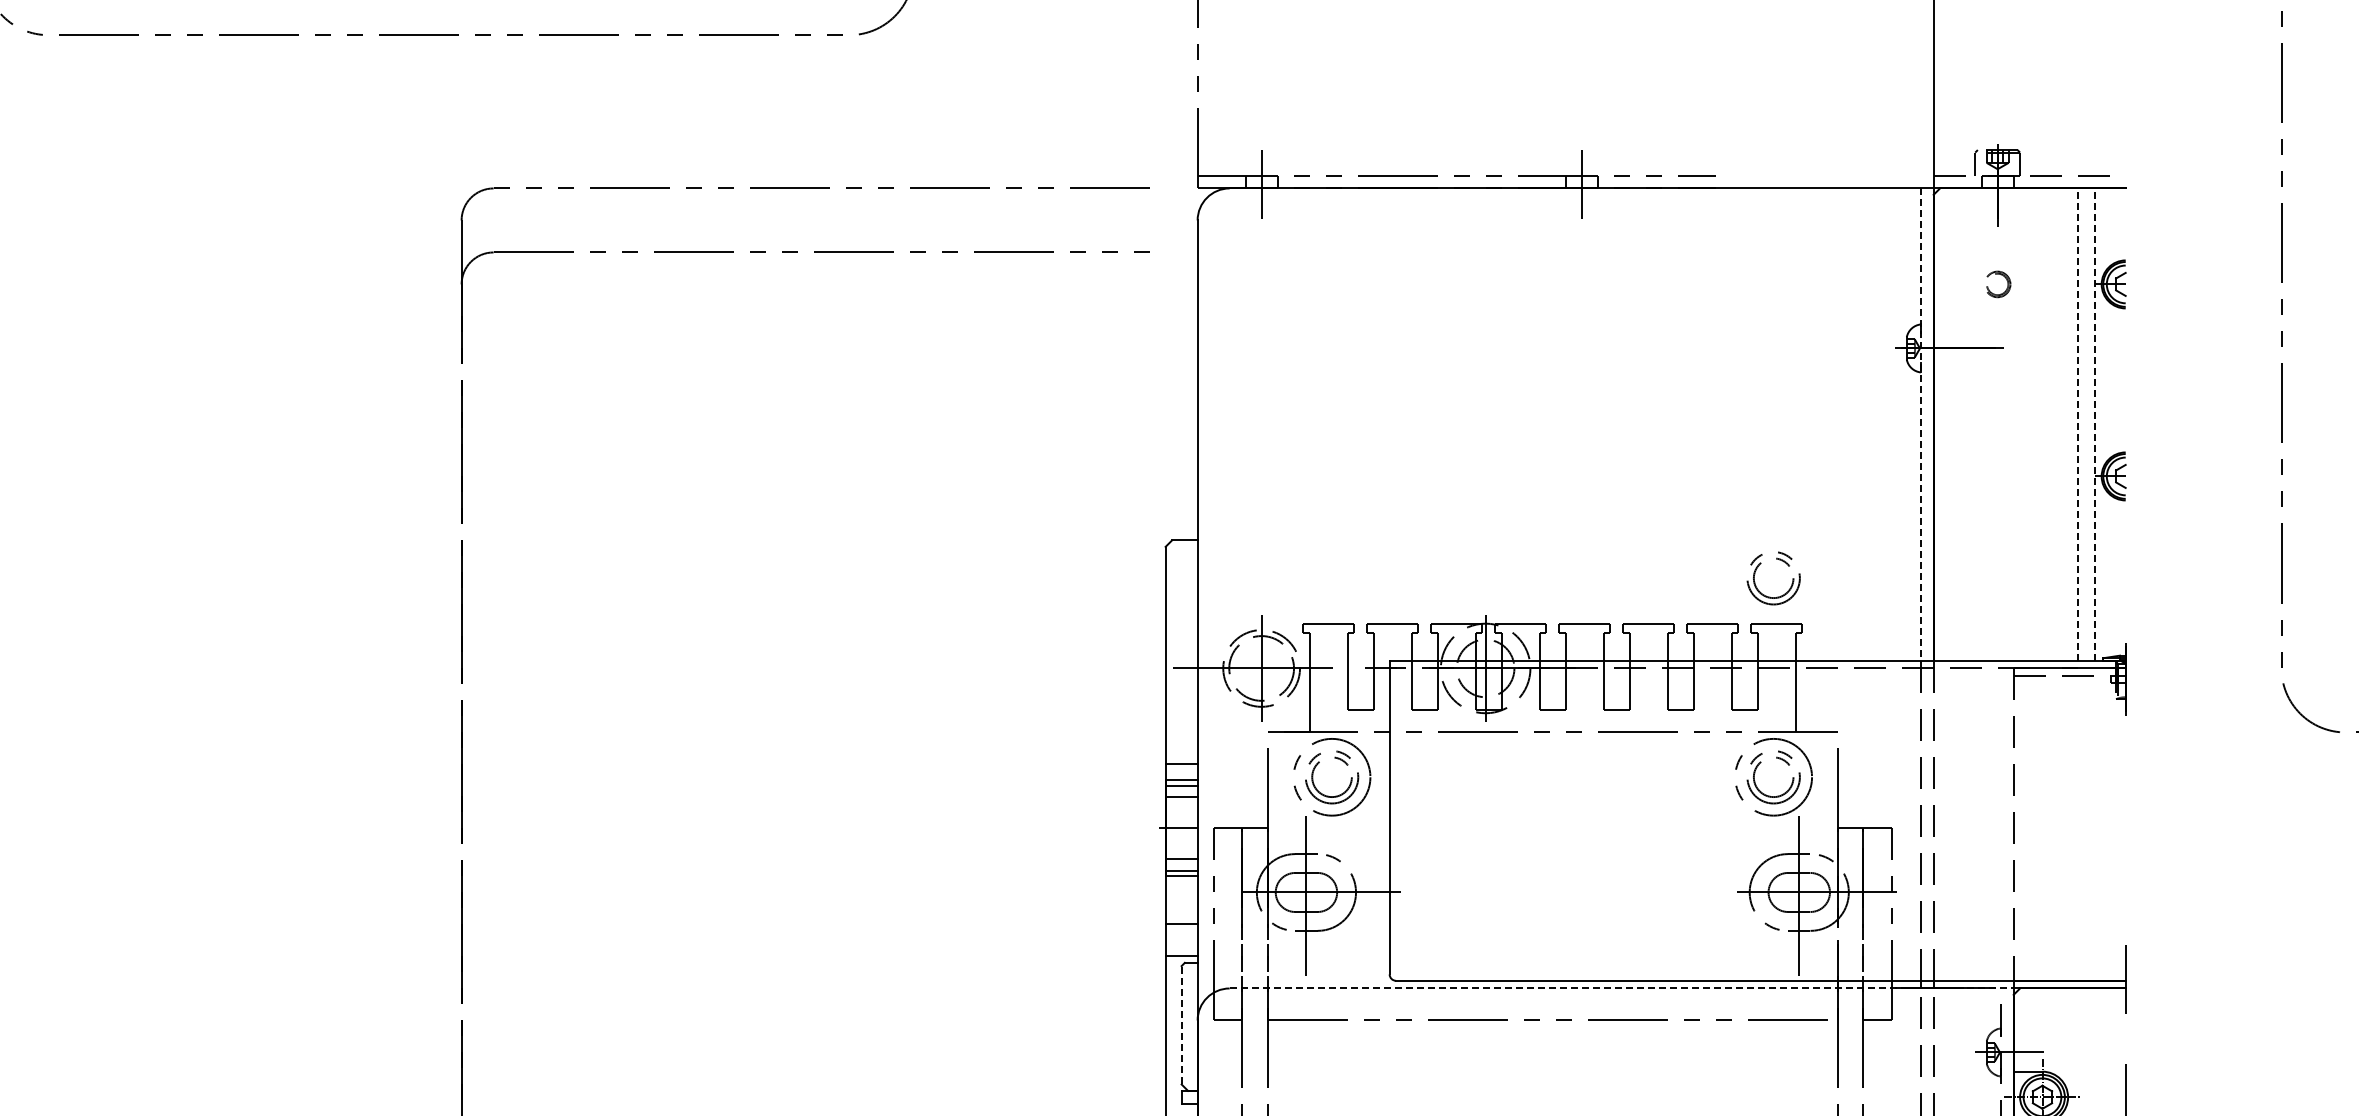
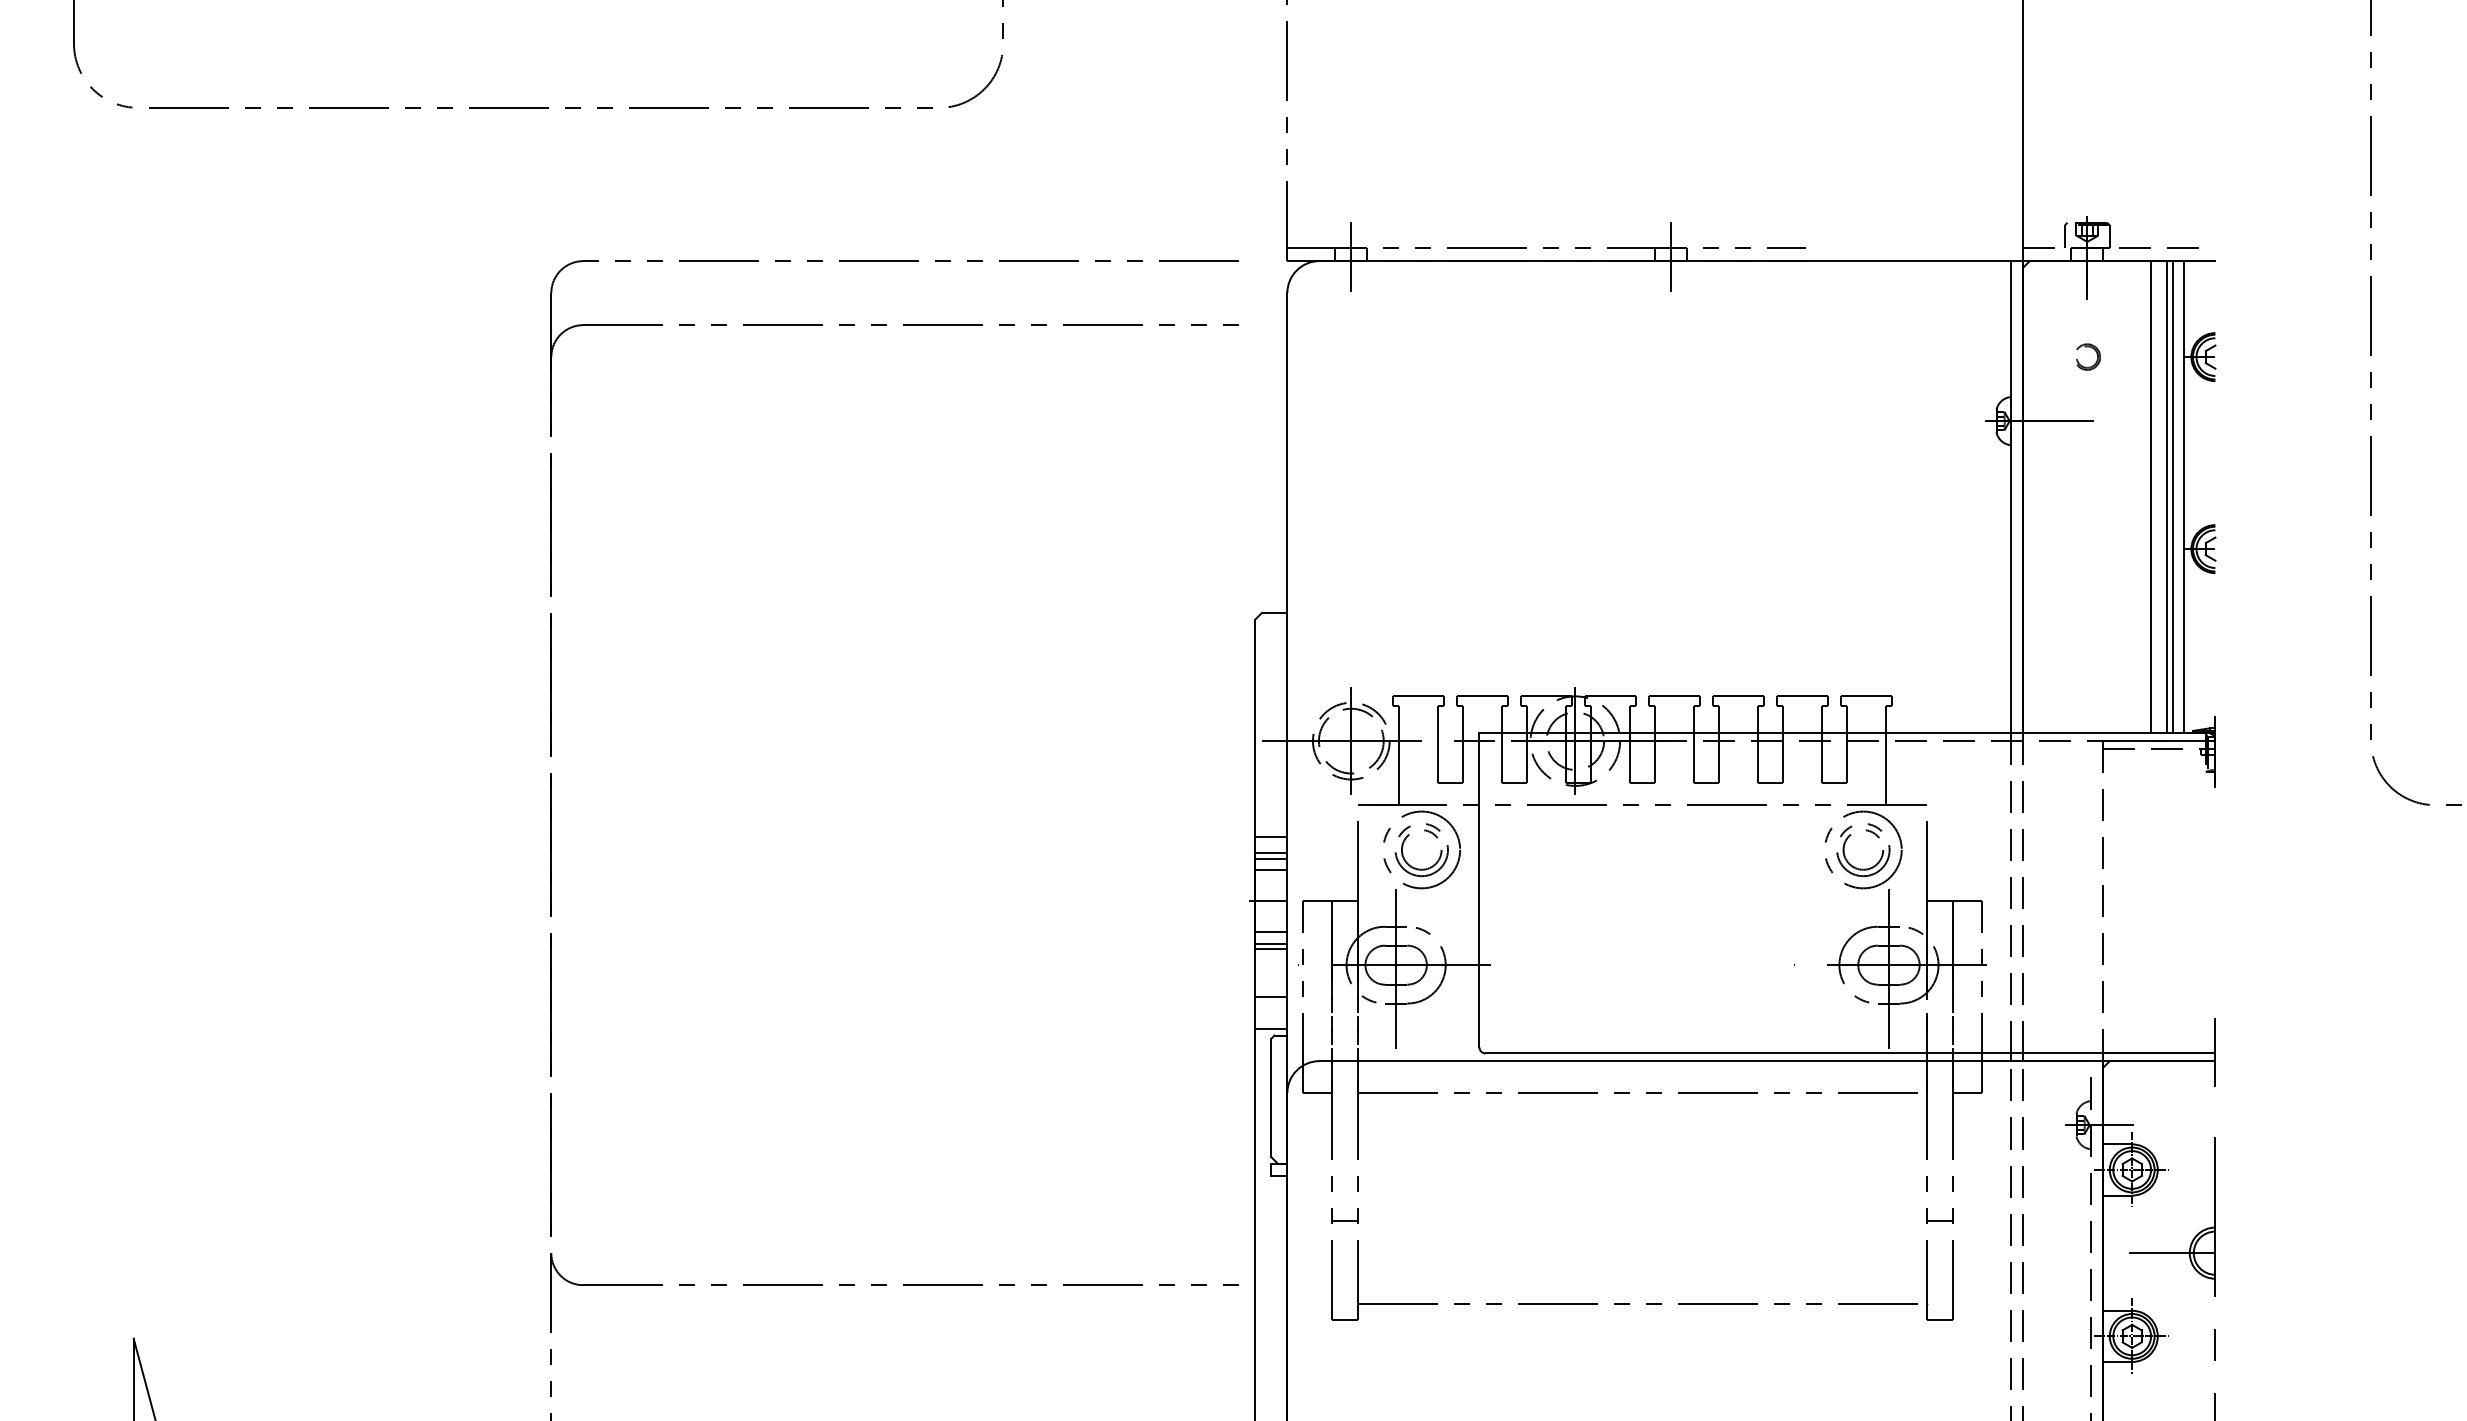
line: (2077, 423) -> (2167, 496), dashed -> solid
line: (2094, 423) -> (2184, 496), dashed -> solid
line: (1920, 424) -> (2010, 497), dashed -> solid
line: (2061, 424) -> (2151, 497), added
line: (2082, 424) -> (2172, 497), added
part: (1773, 596) -> (1863, 669), removed
line: (1621, 988) -> (1711, 1061), dashed -> solid
line: (1181, 1024) -> (1271, 1097), dashed -> solid

